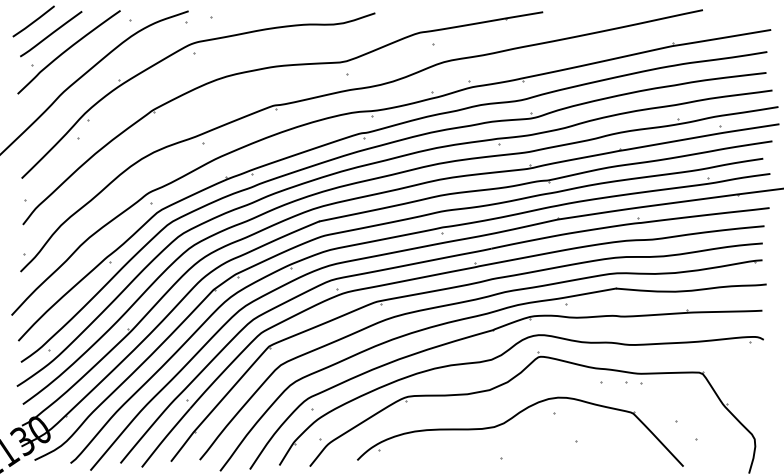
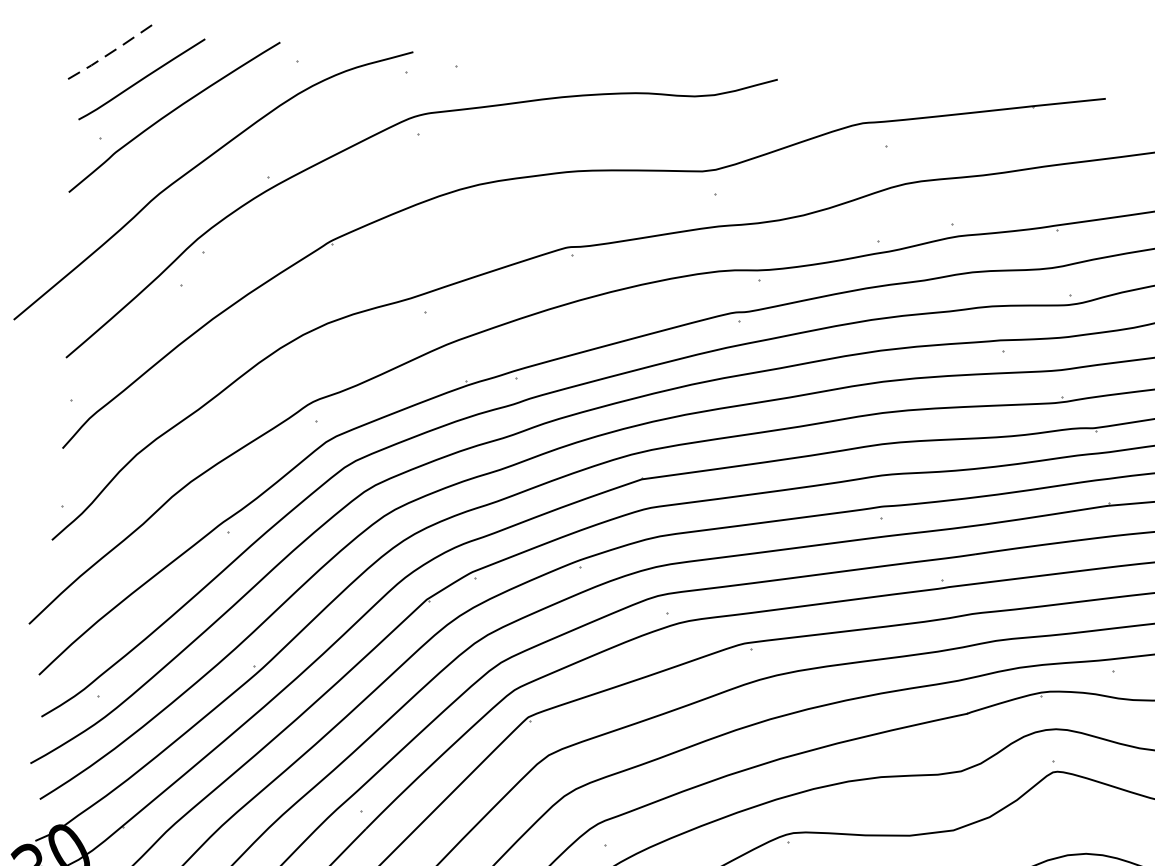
line: (33, 22) -> (108, 54), solid -> dashed

